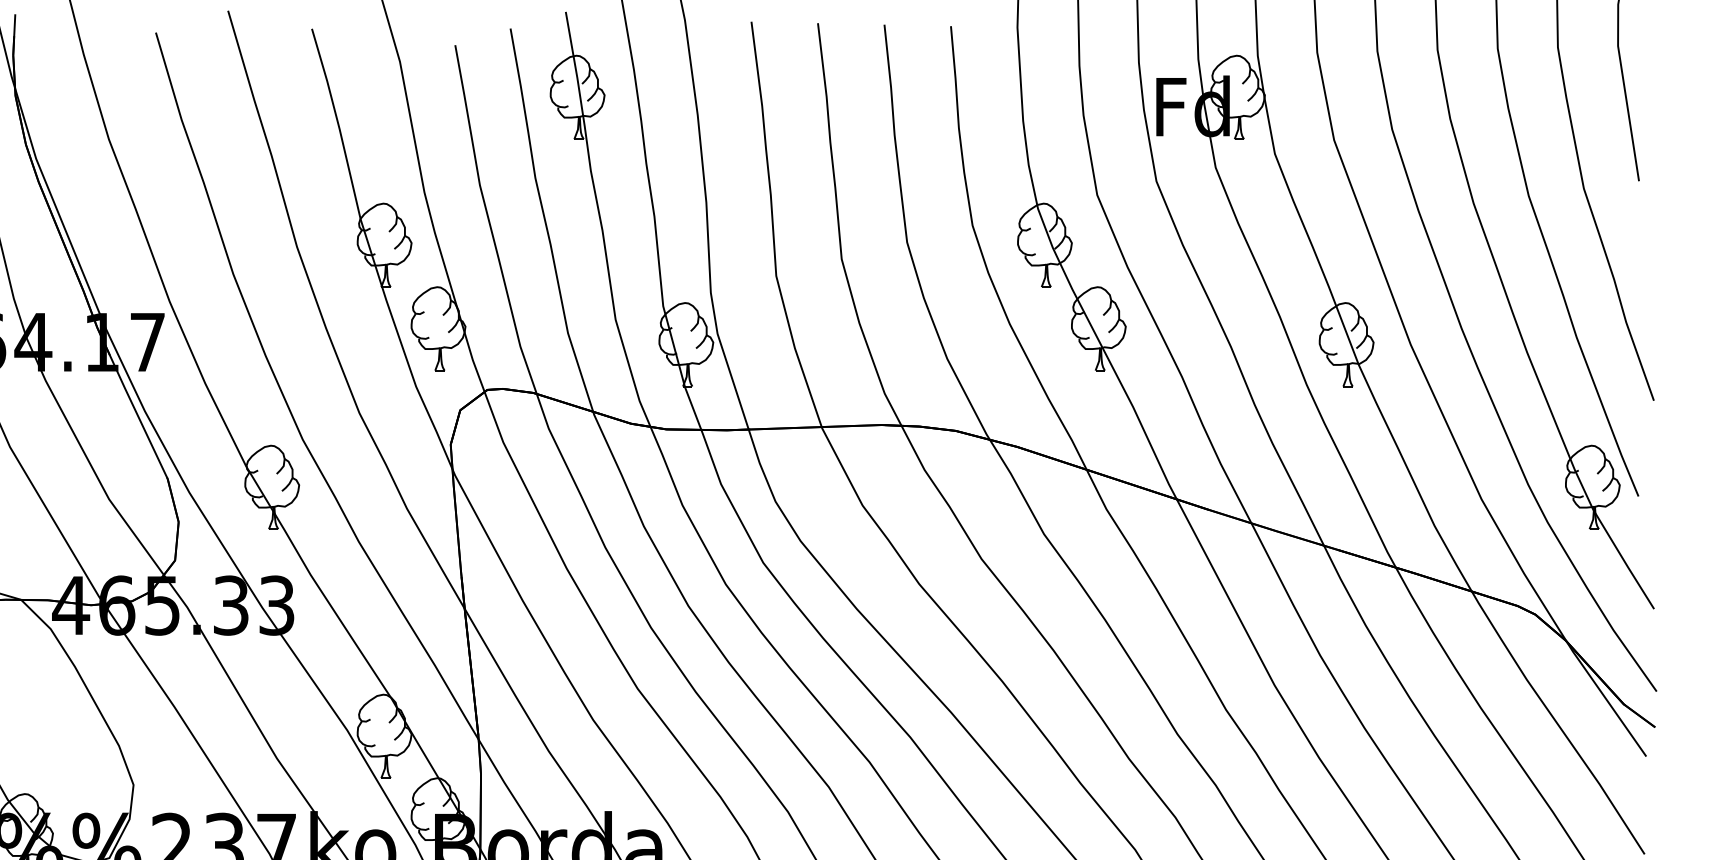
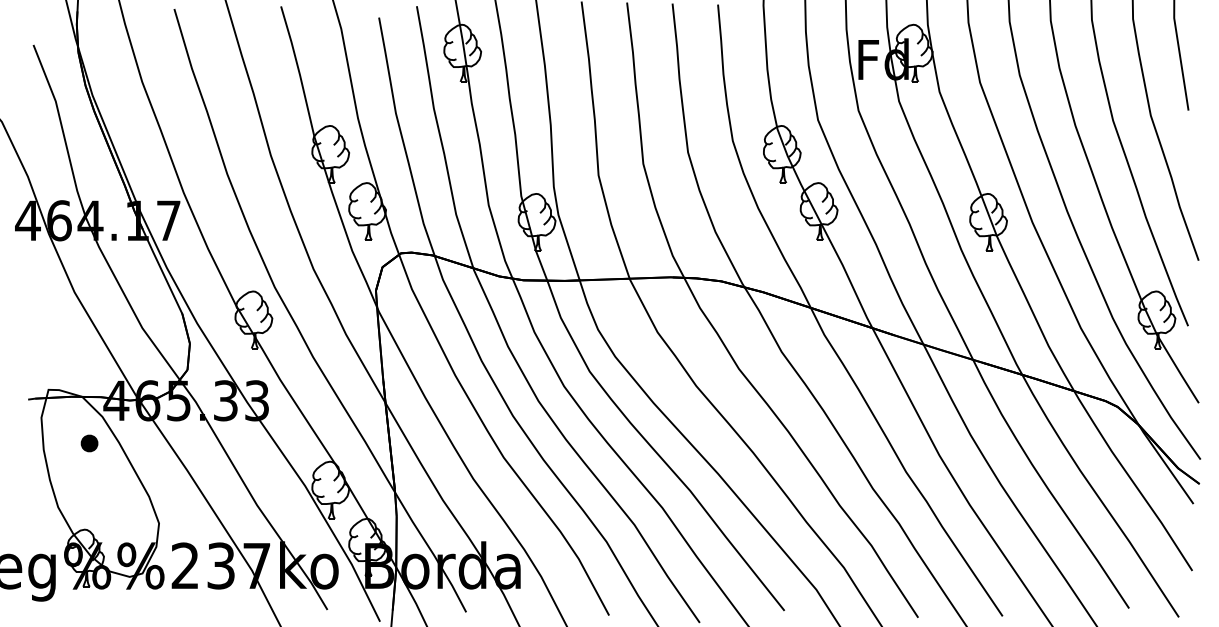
part: (31, 668) -> (89, 443), added

